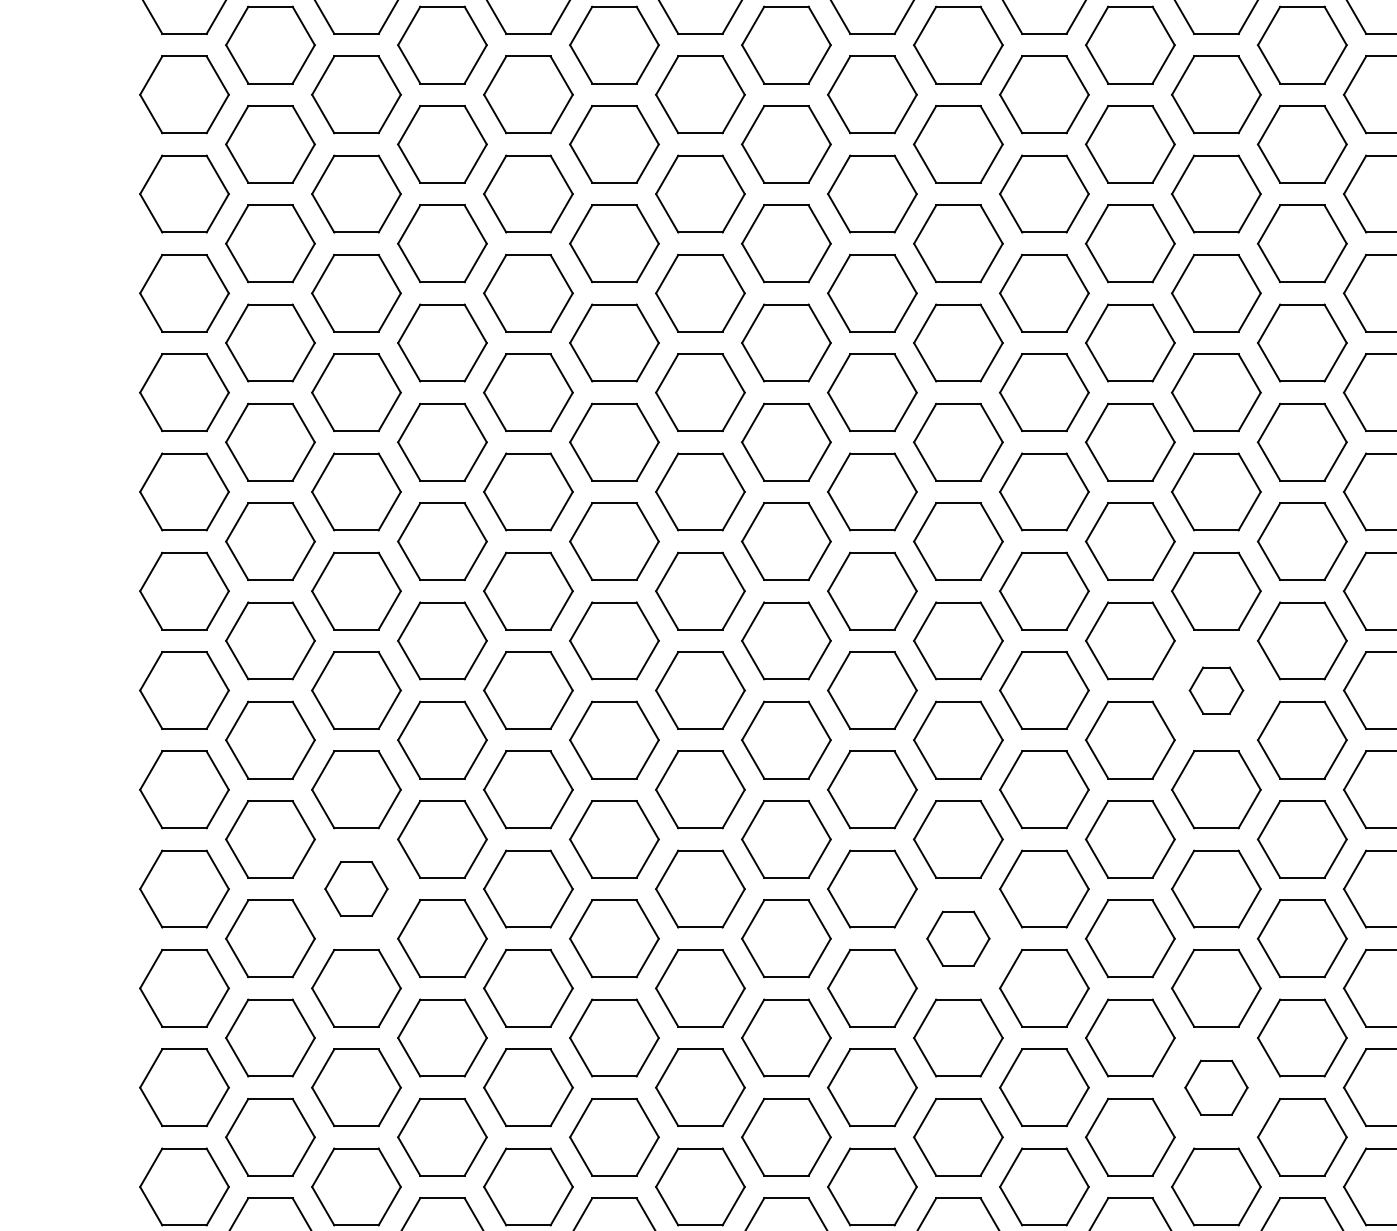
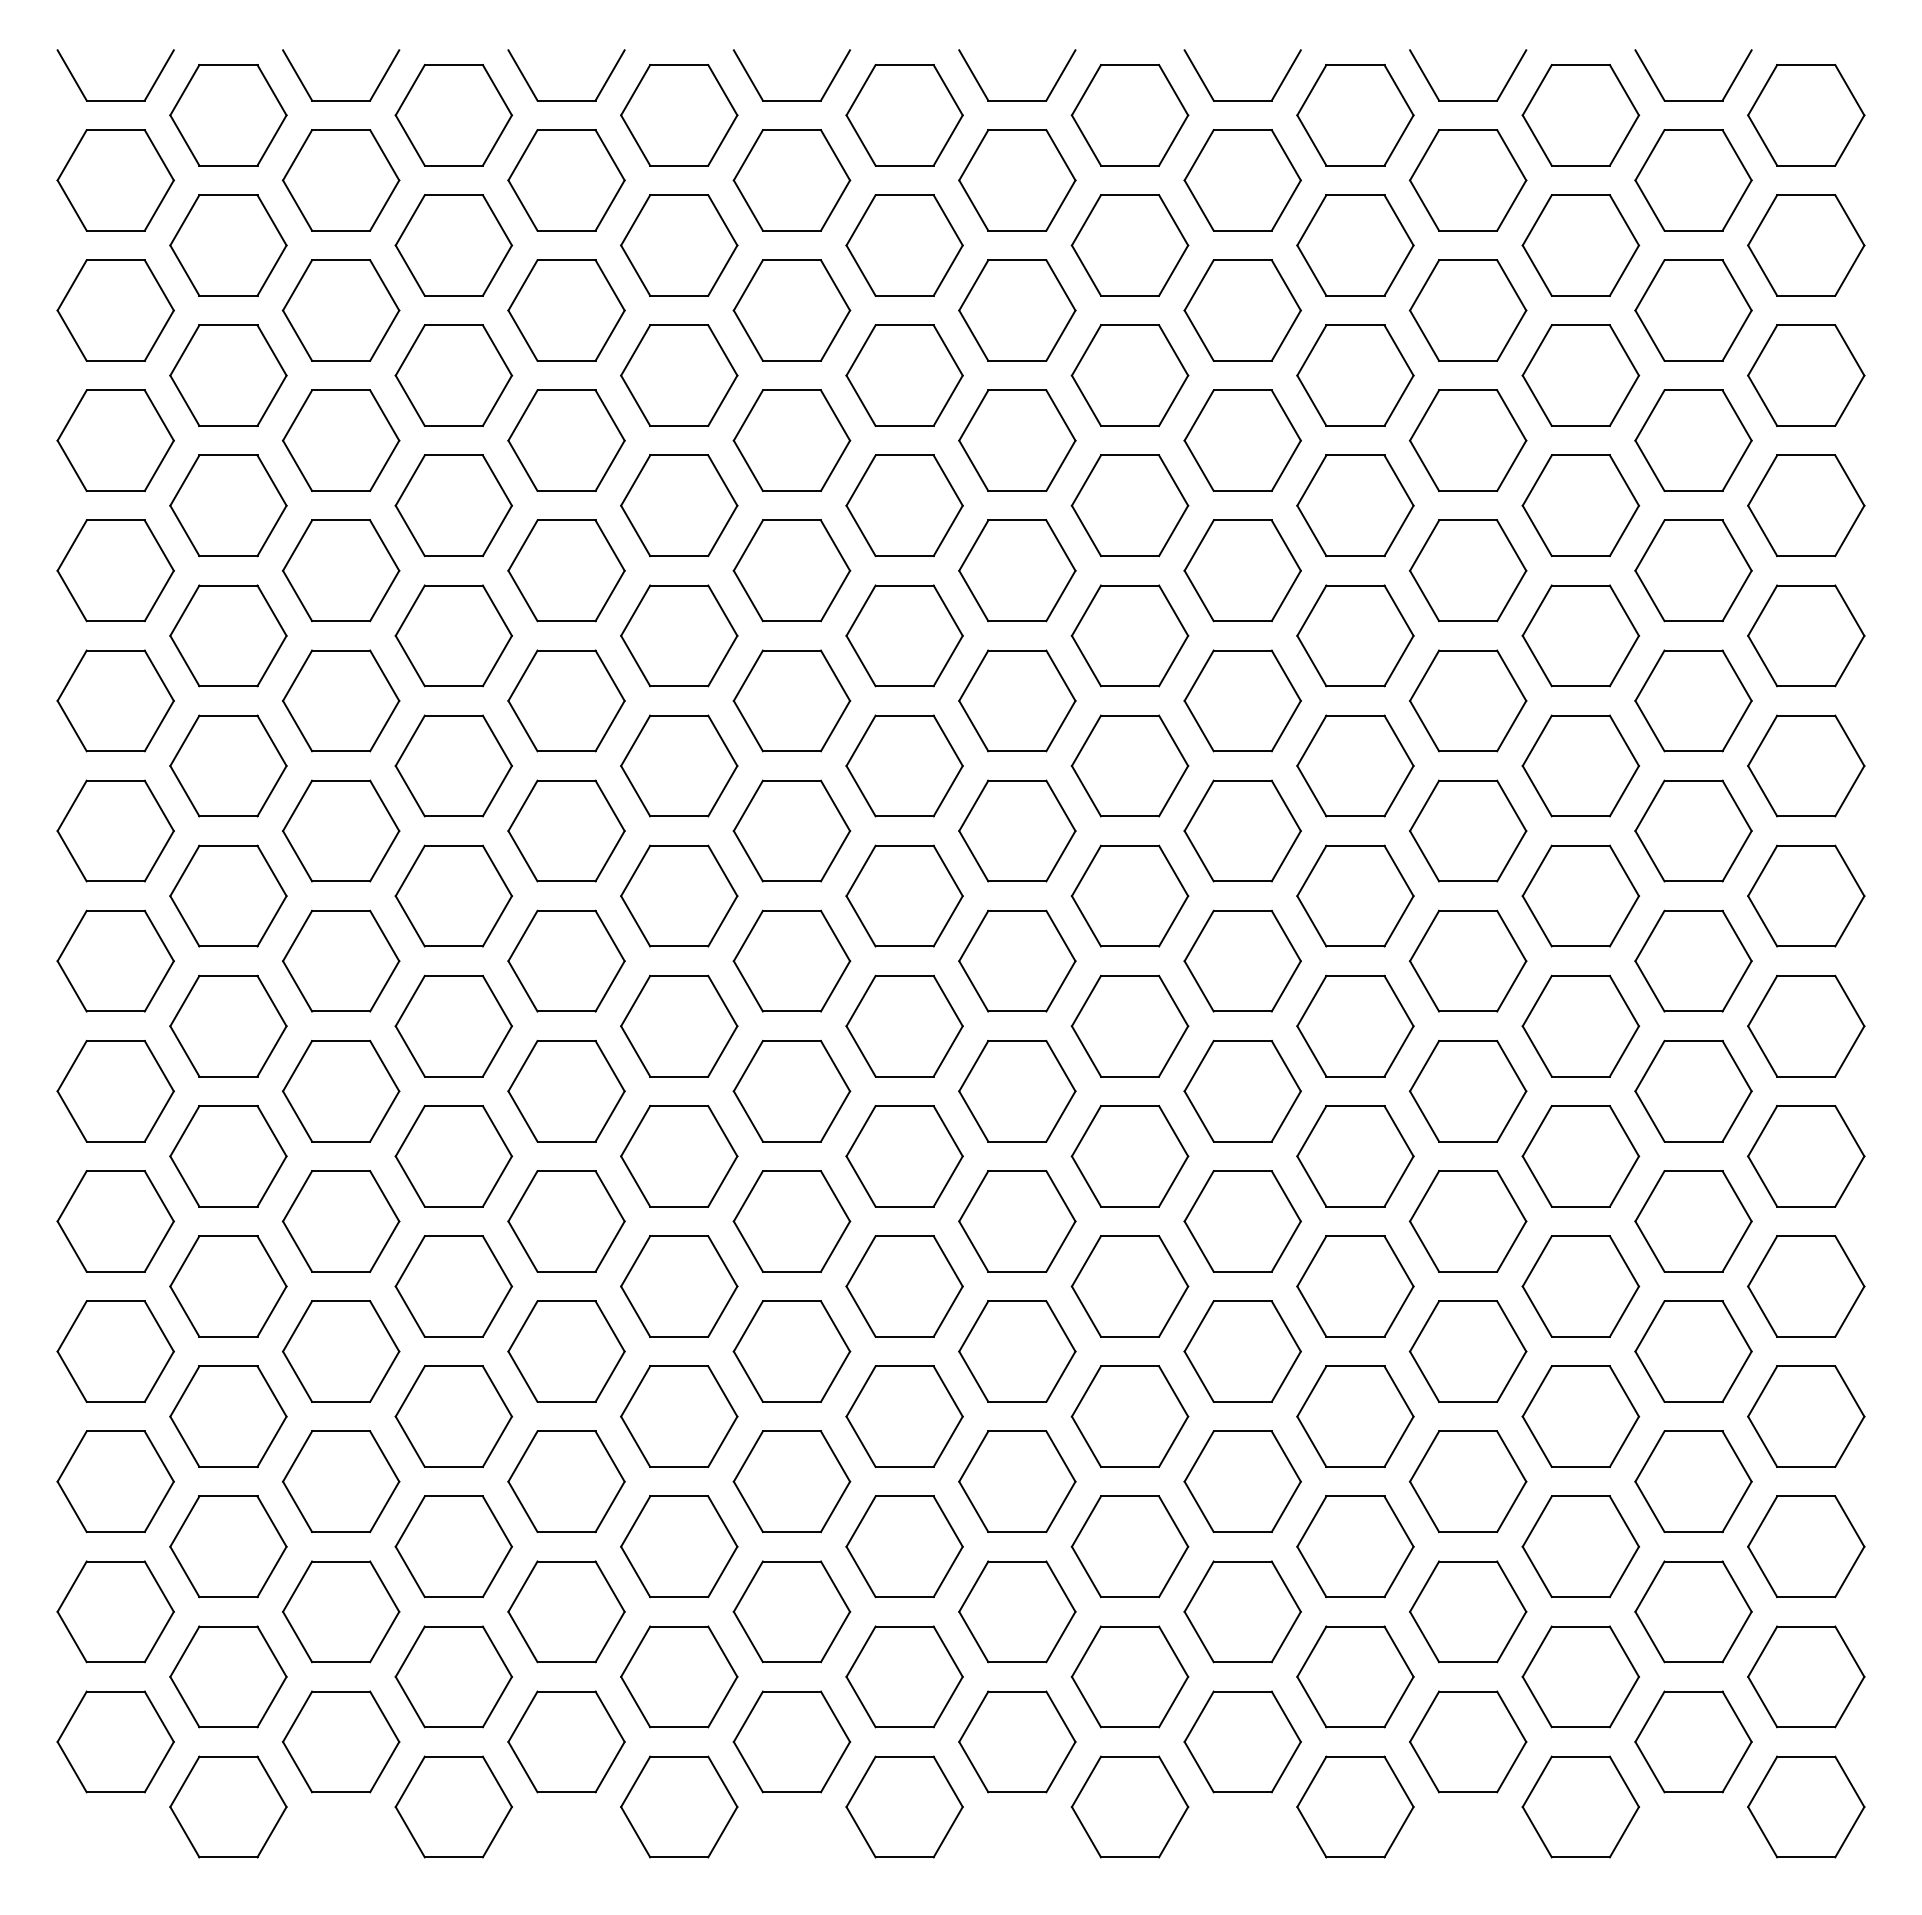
part: (1216, 690) -> (1468, 1091), size x1.67
part: (355, 889) -> (340, 1351), size x1.43
part: (958, 938) -> (1129, 1416), size x1.43
part: (1216, 1087) -> (1468, 1611), size x1.43

